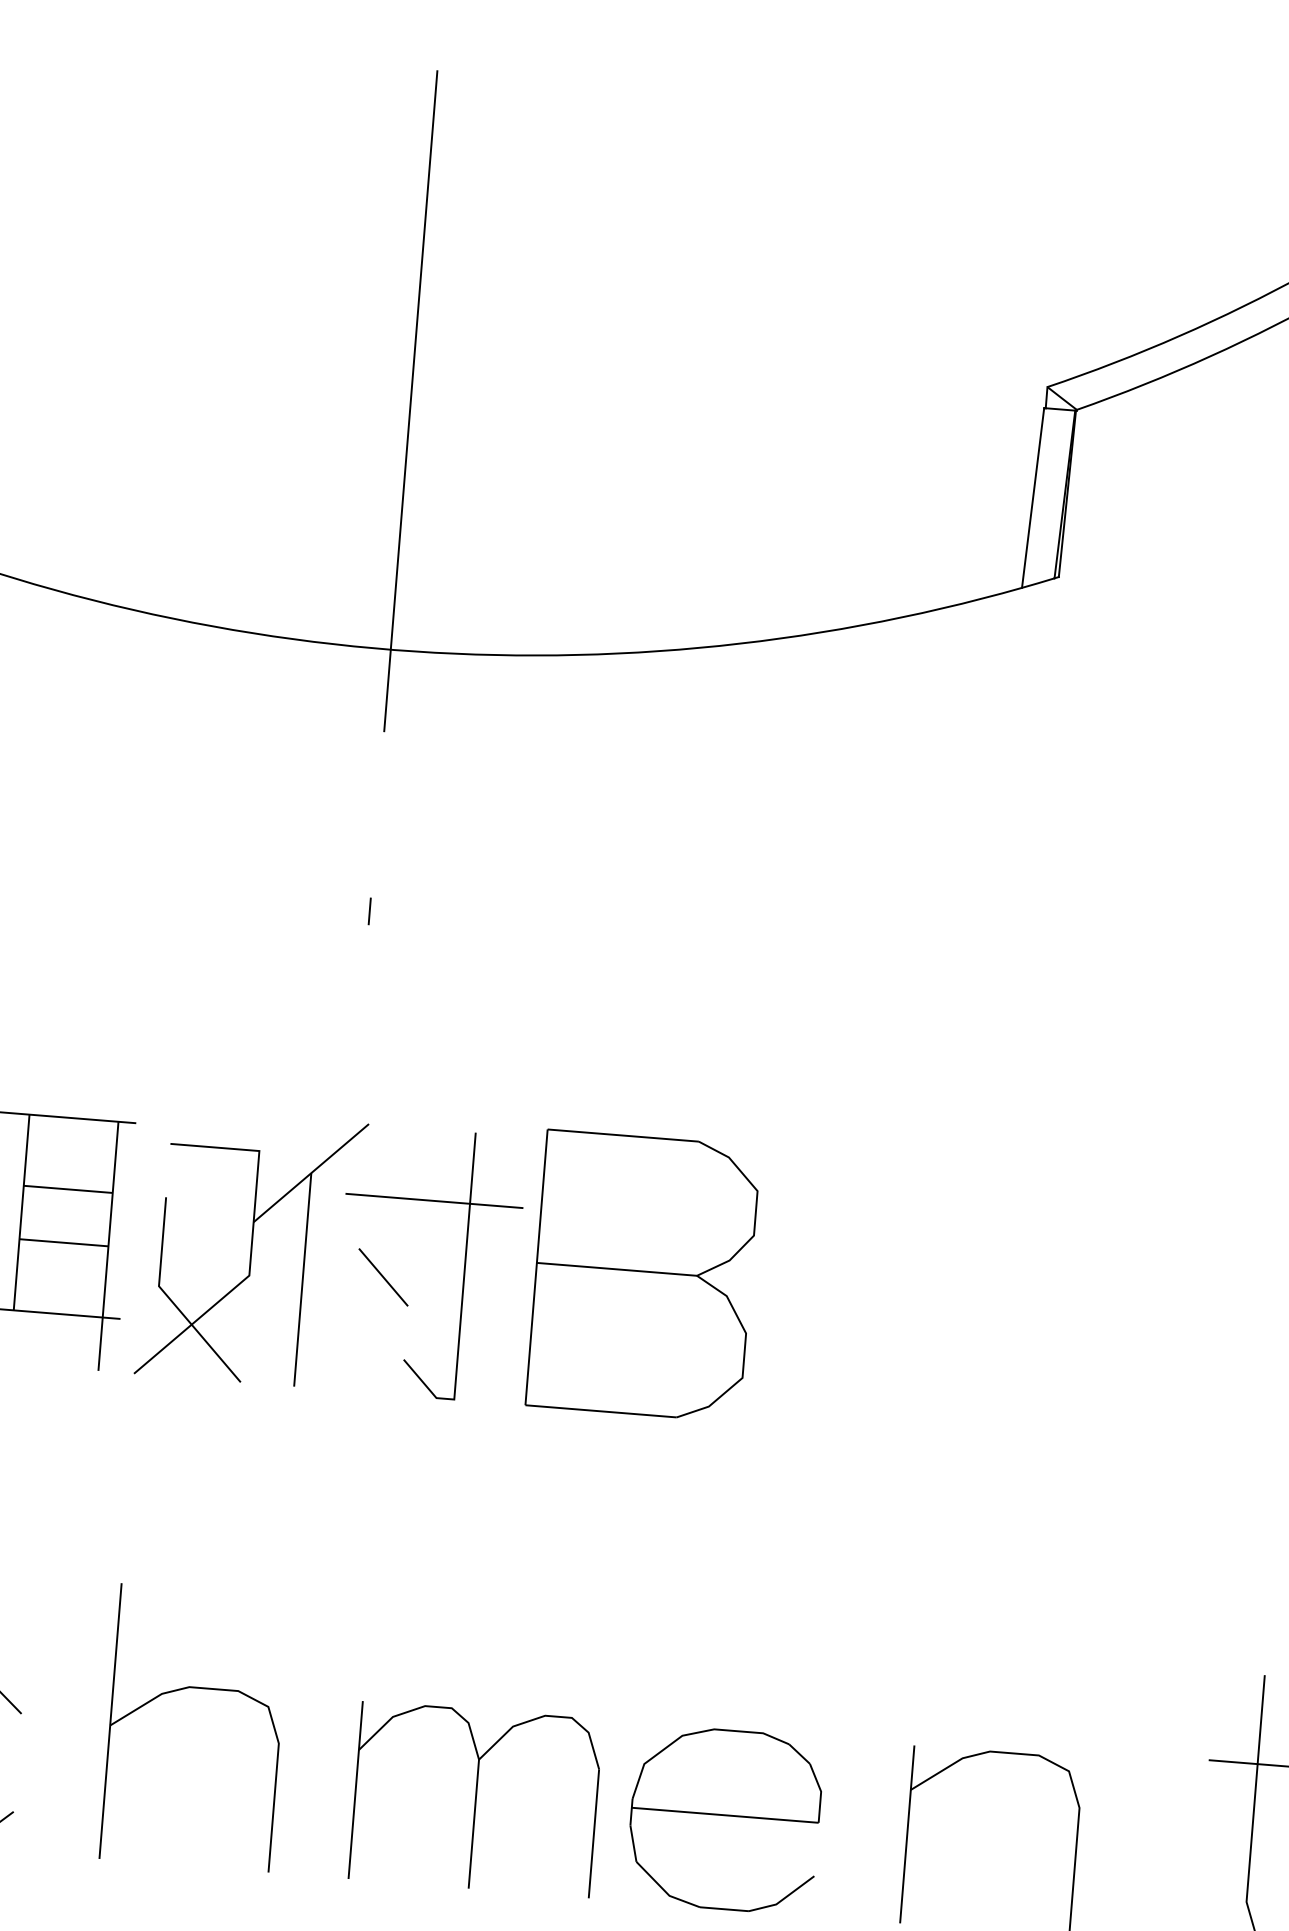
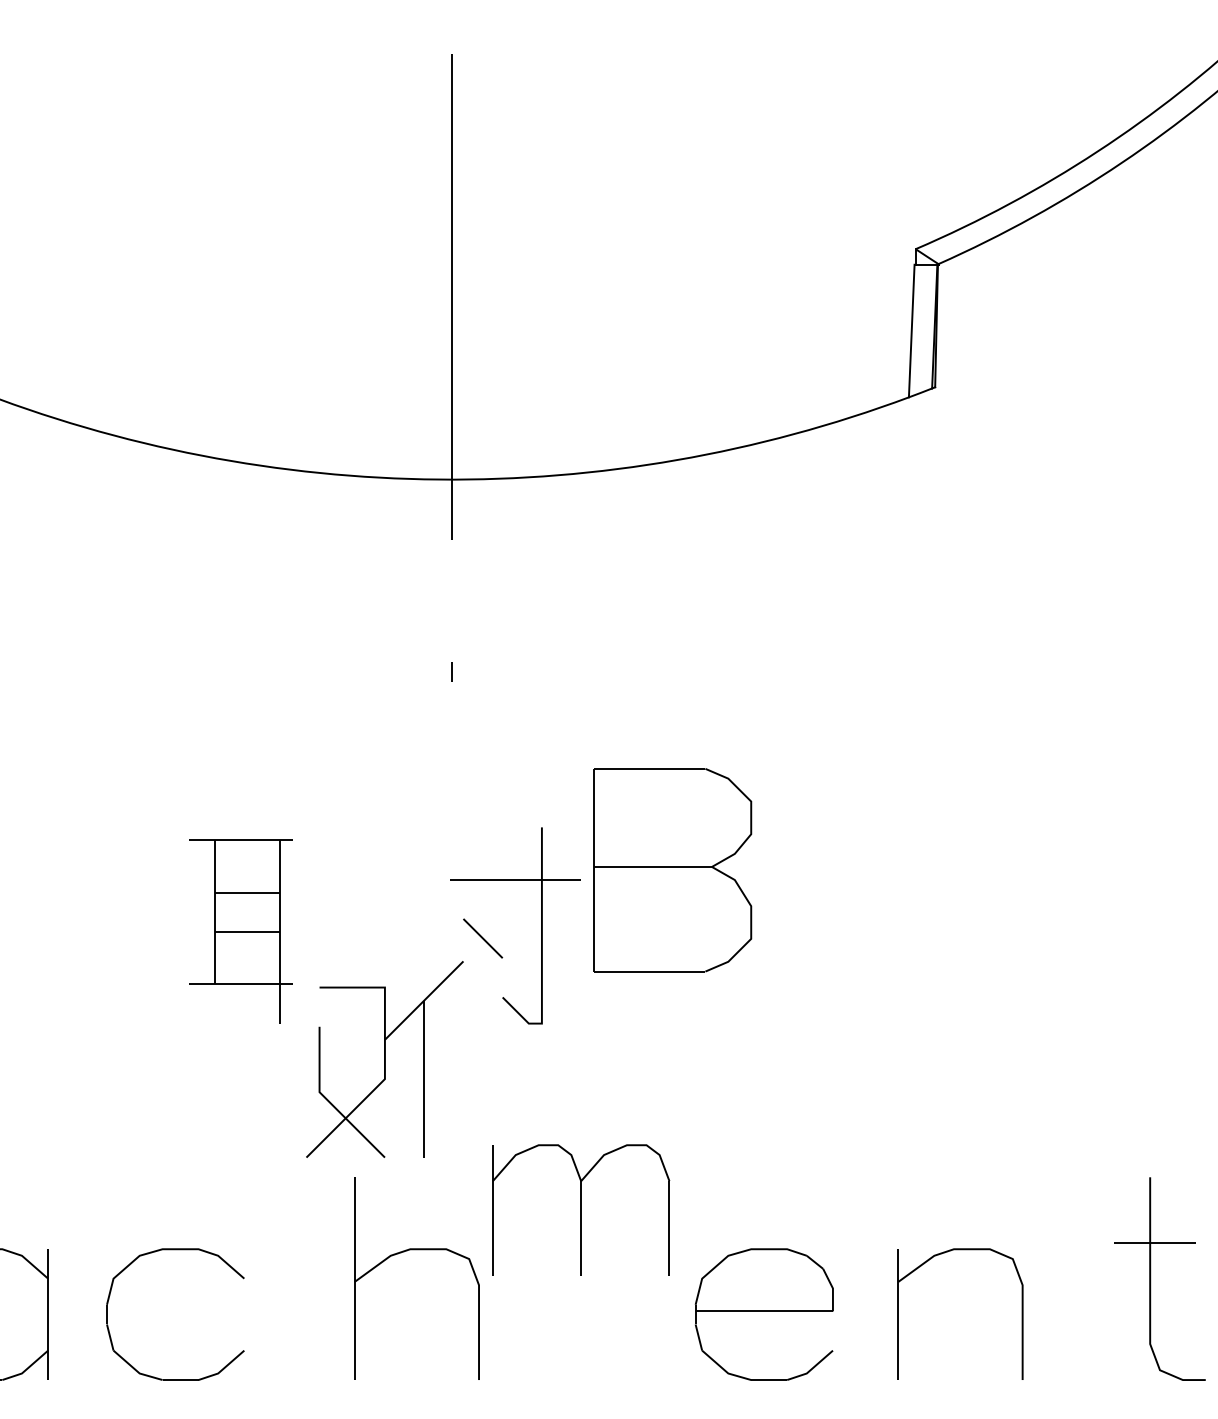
part: (250, 1248) -> (384, 1059), moved
part: (642, 1276) -> (672, 870), moved
part: (197, 1689) -> (416, 1250), moved
part: (476, 1798) -> (581, 1209), moved

